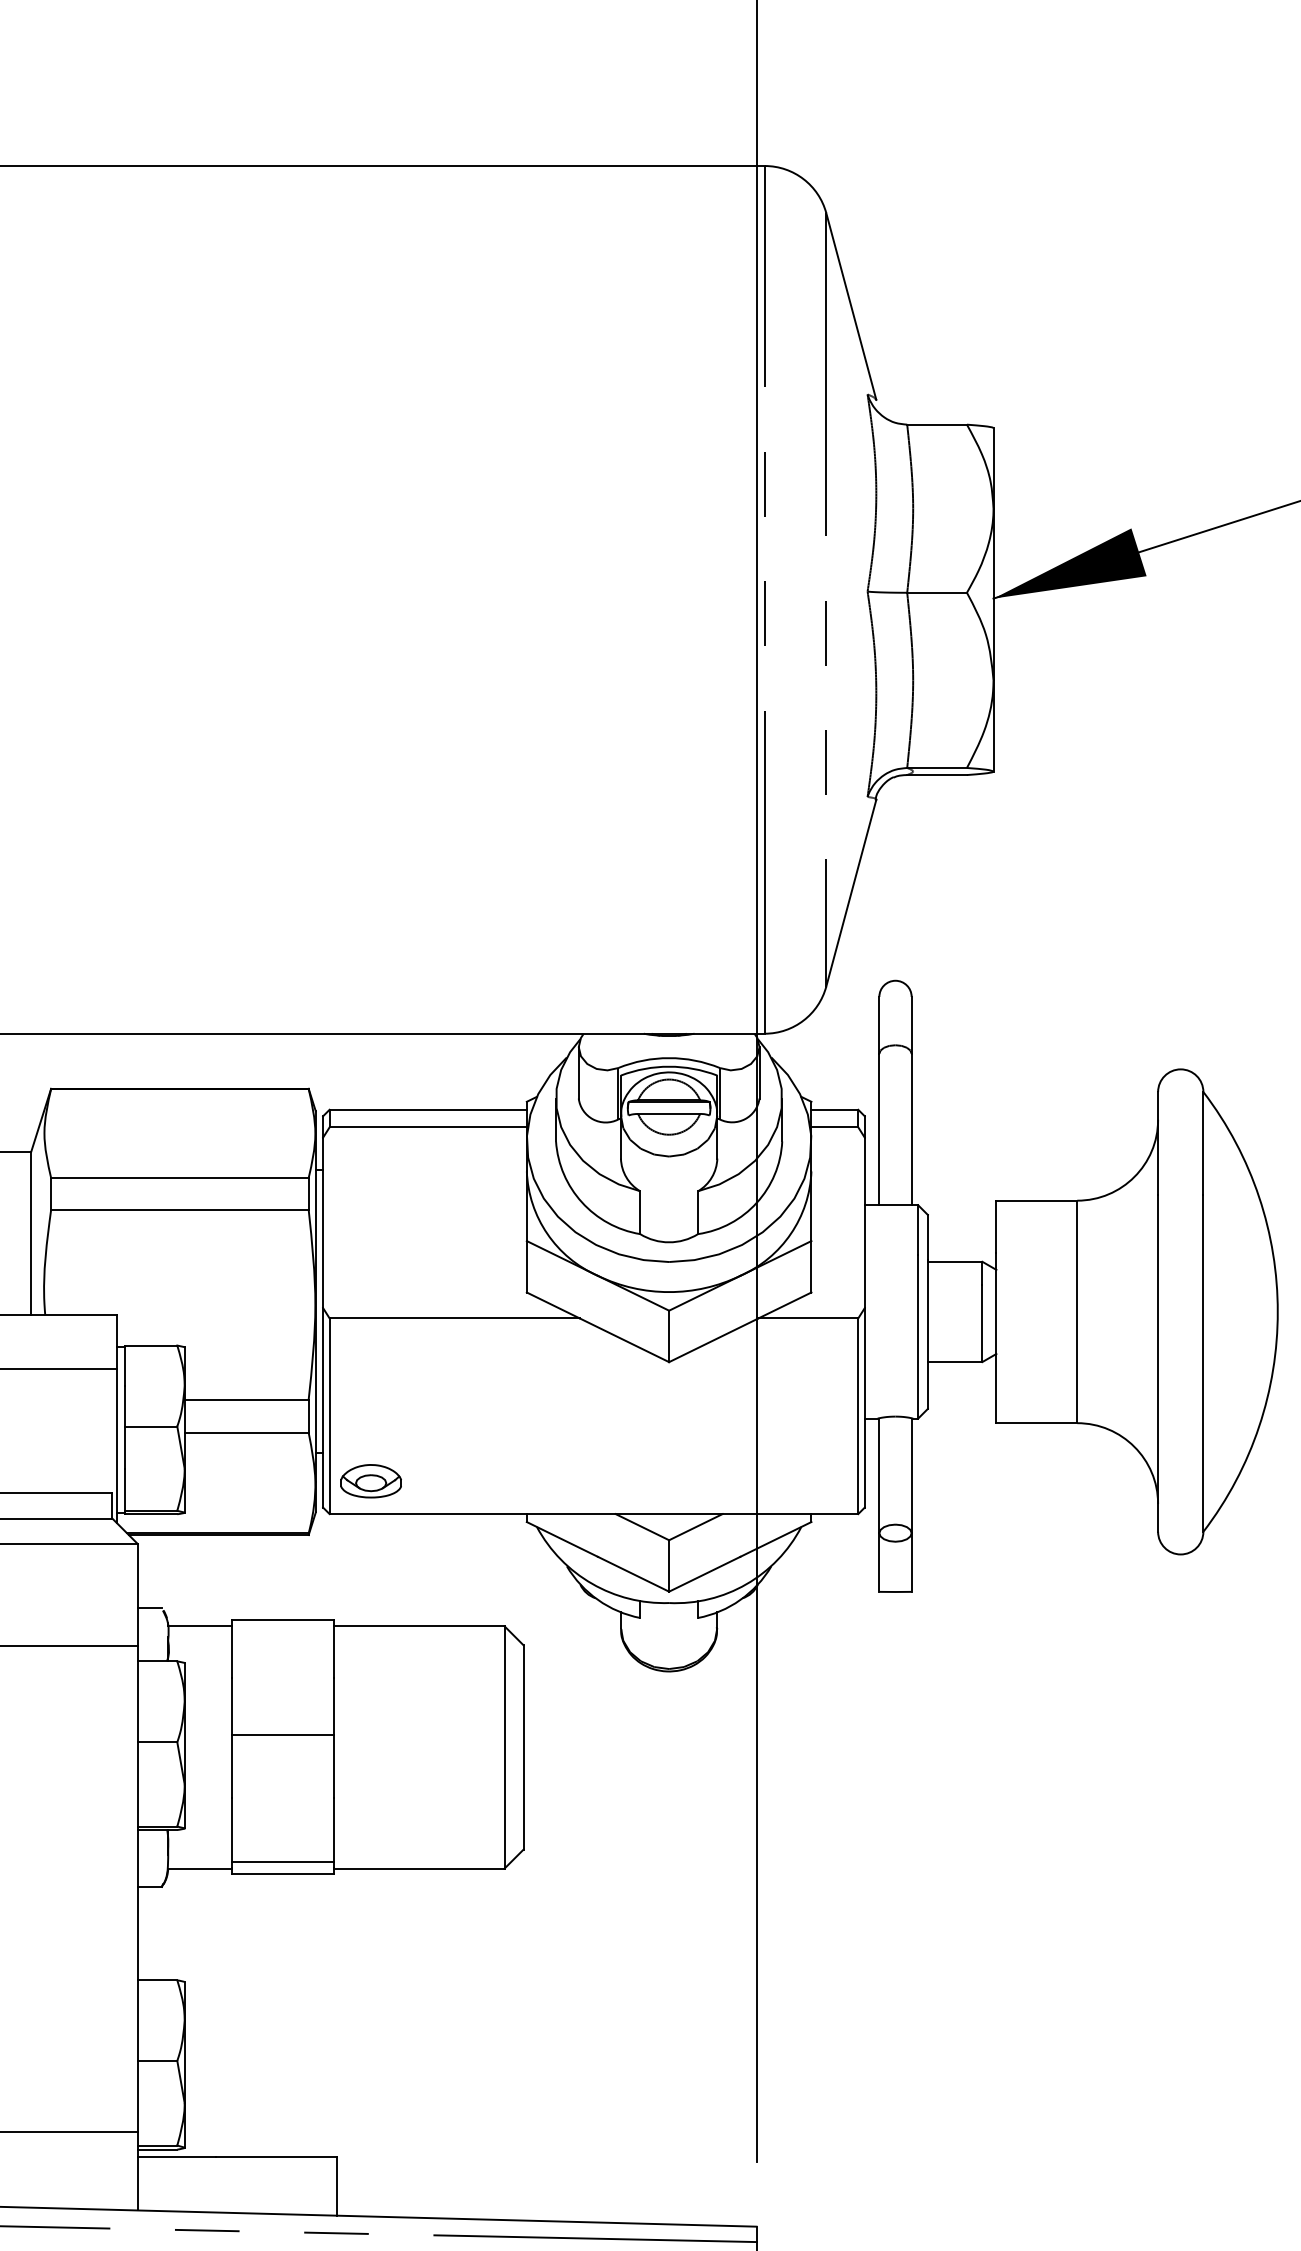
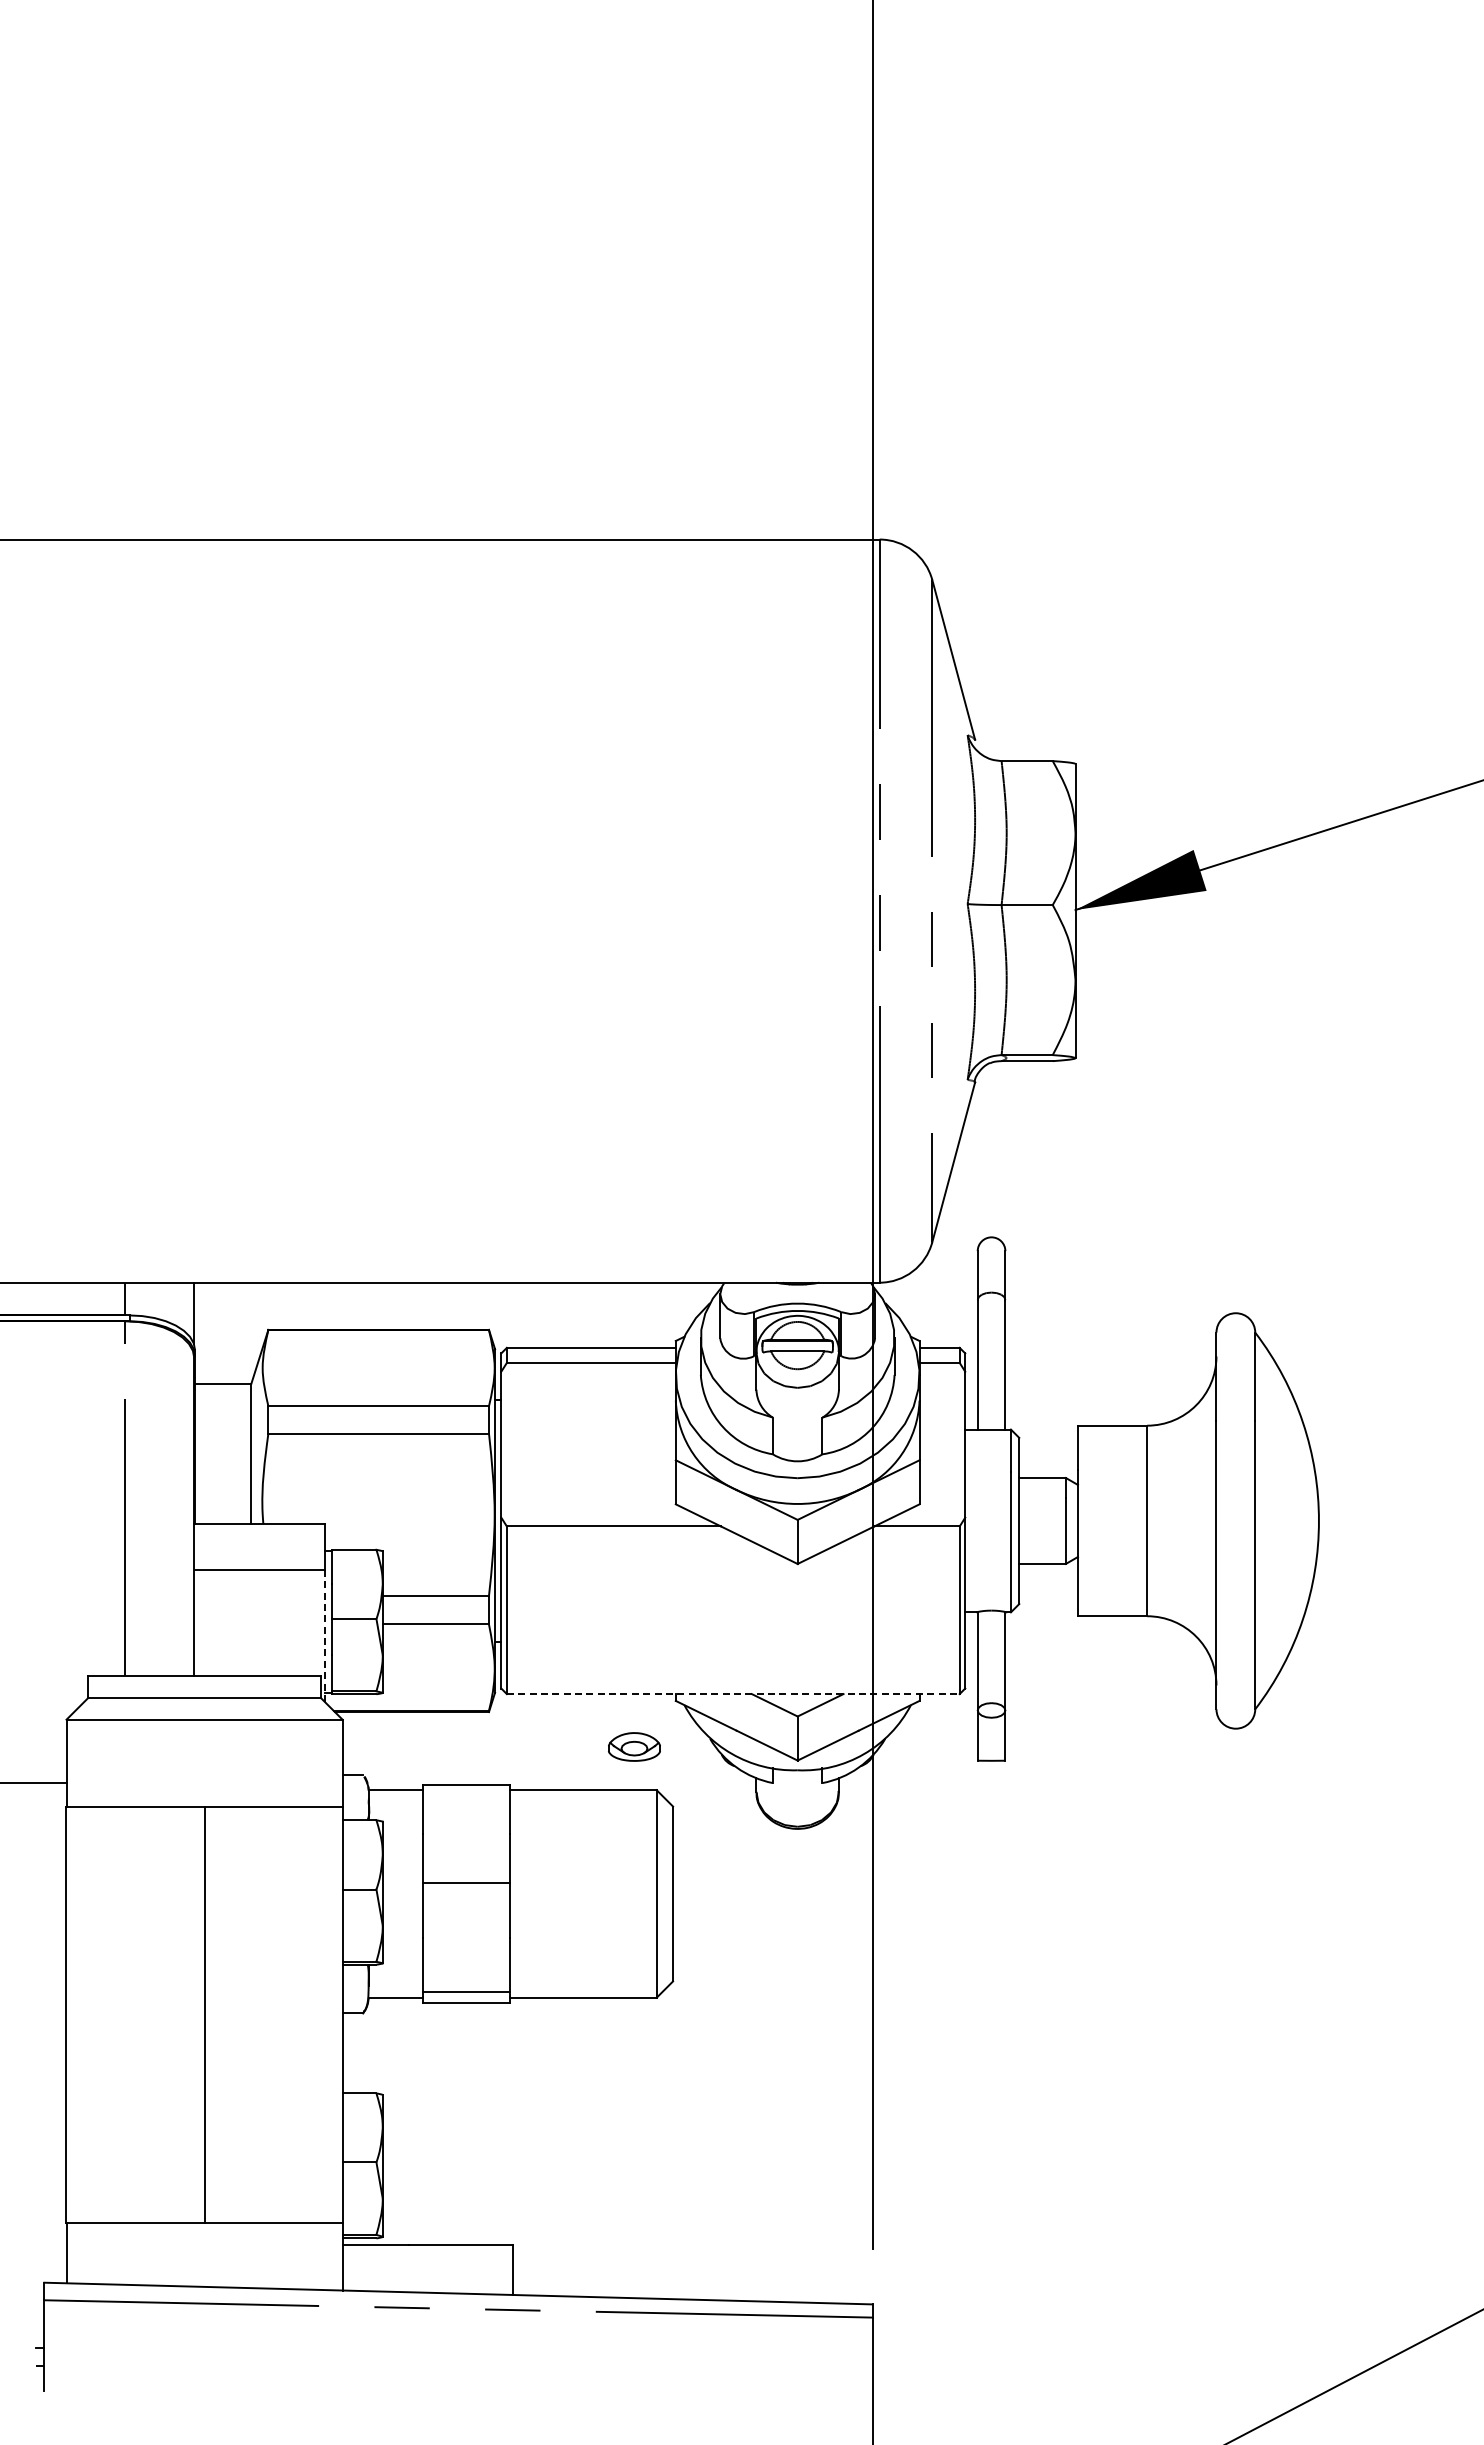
line: (117, 1446) -> (325, 1636), solid -> dashed
part: (371, 1480) -> (634, 1746), moved
line: (594, 1514) -> (733, 1694), solid -> dashed

